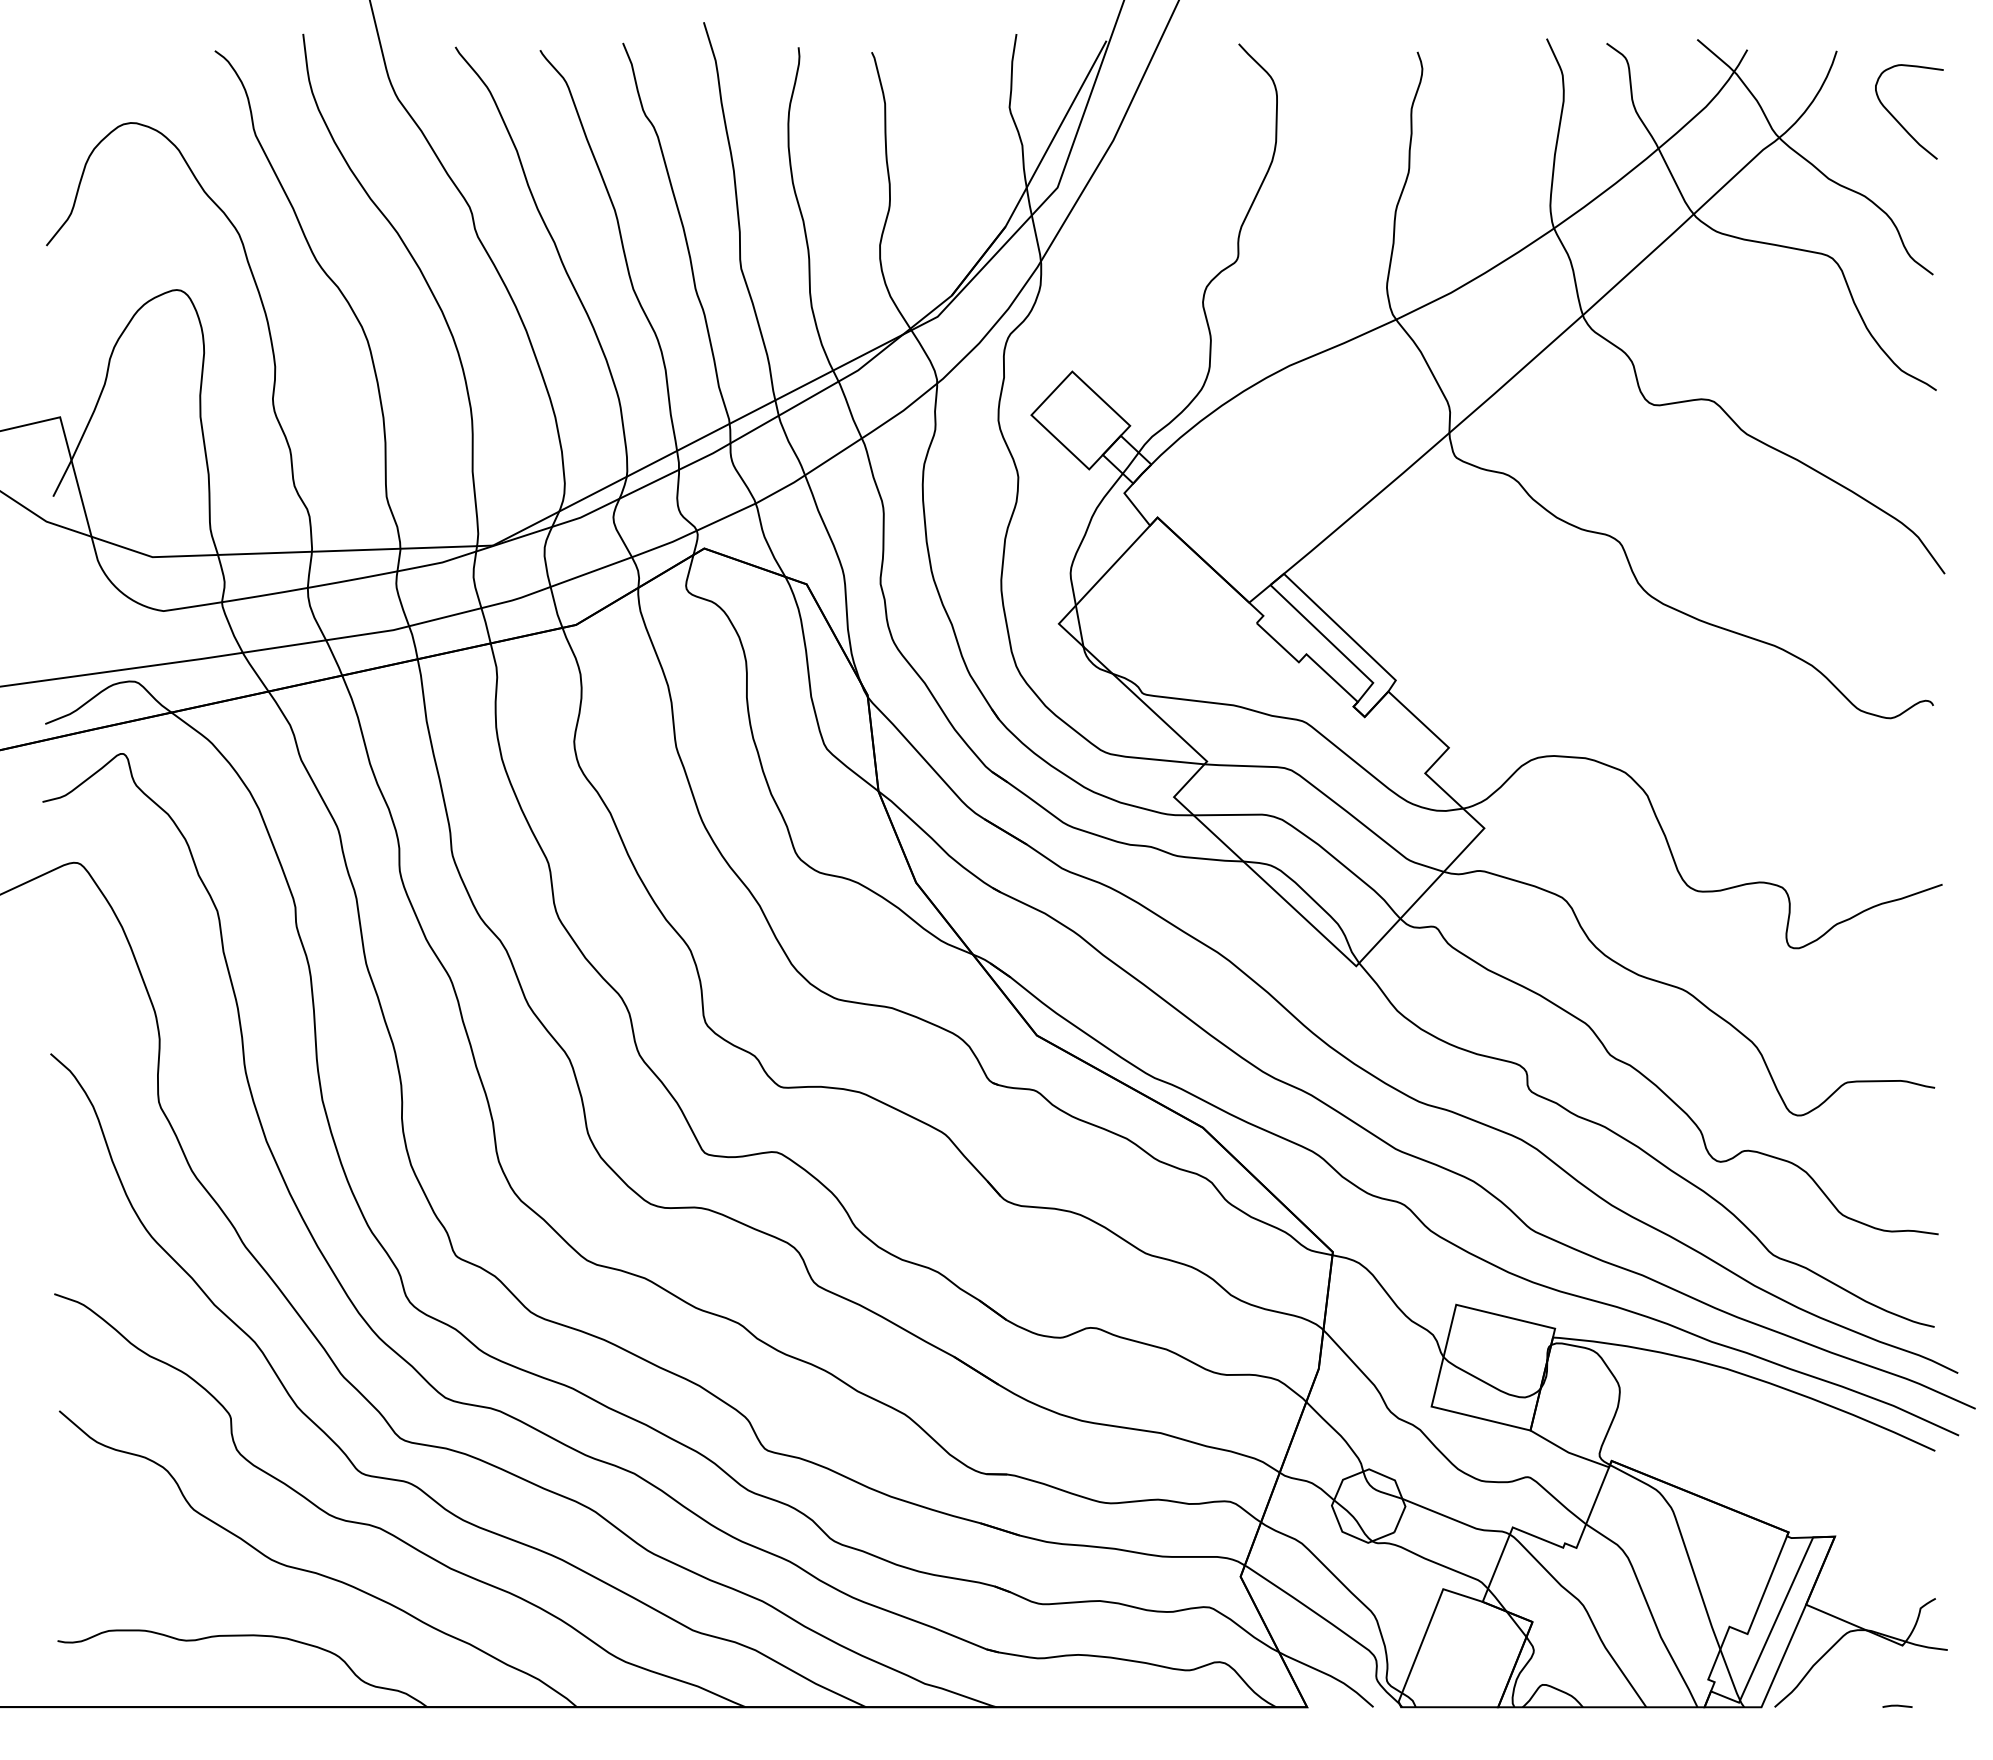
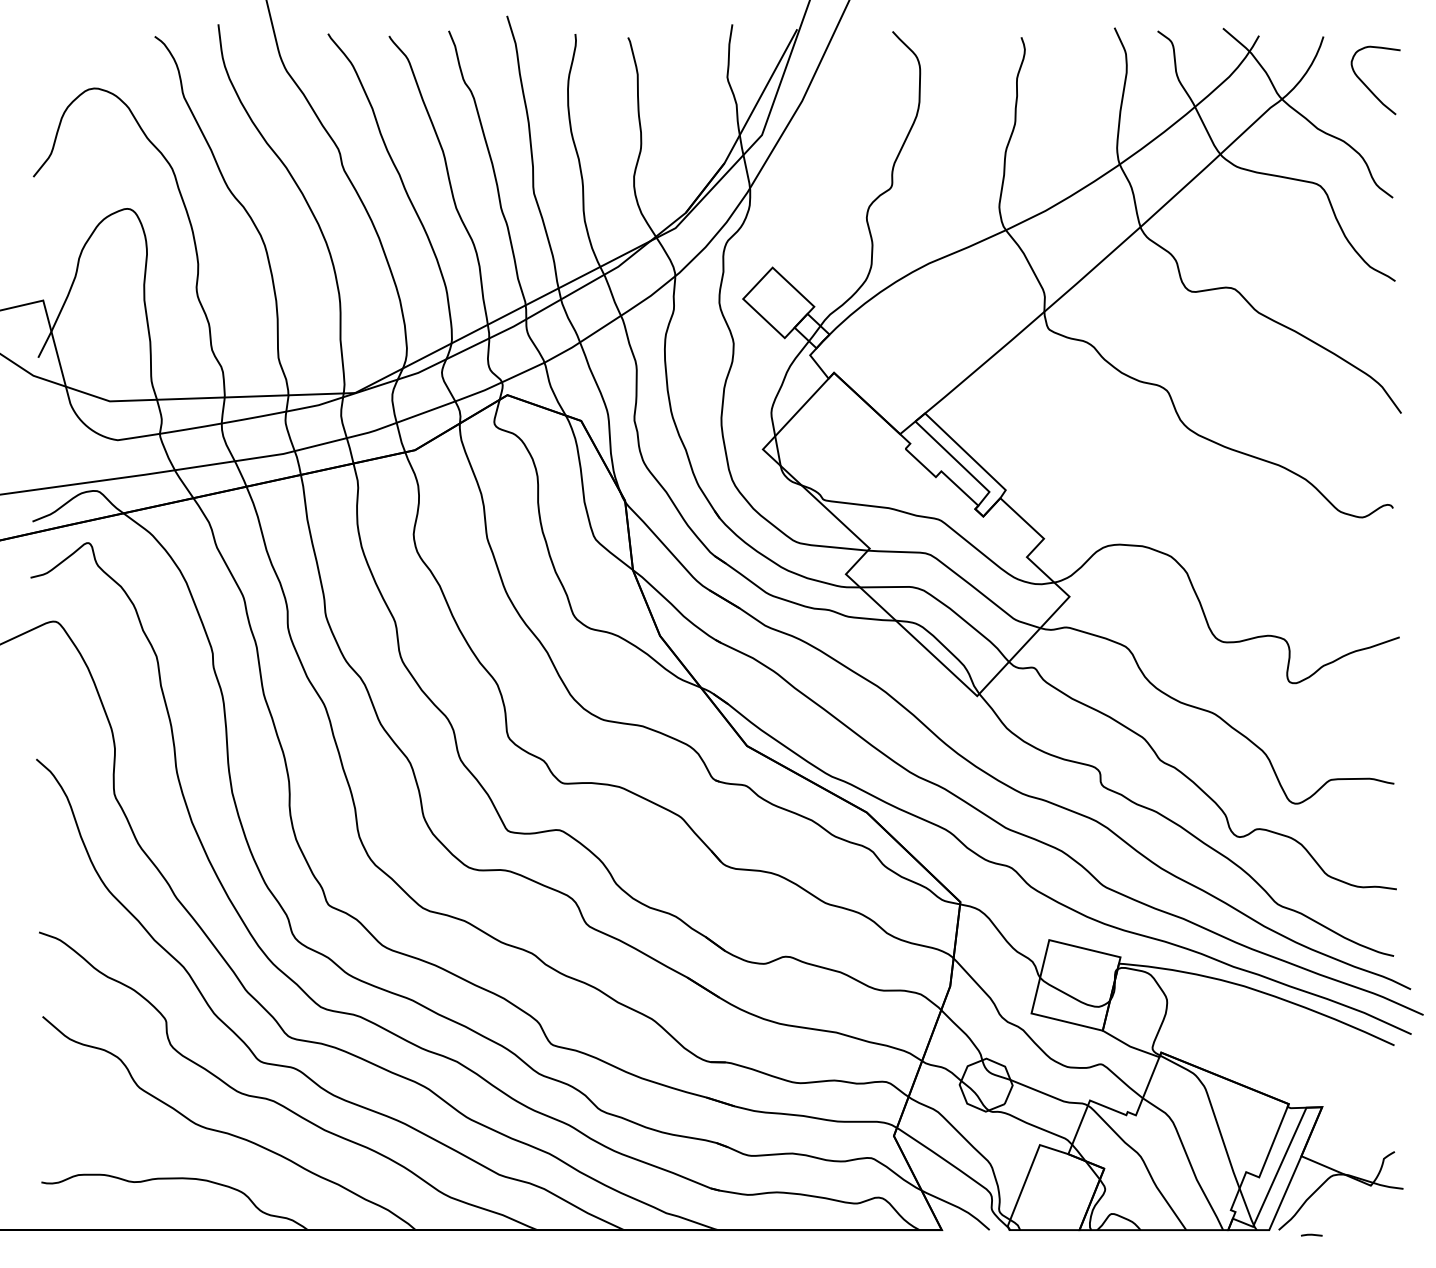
line: (1897, 1705) -> (1311, 1234), moved

